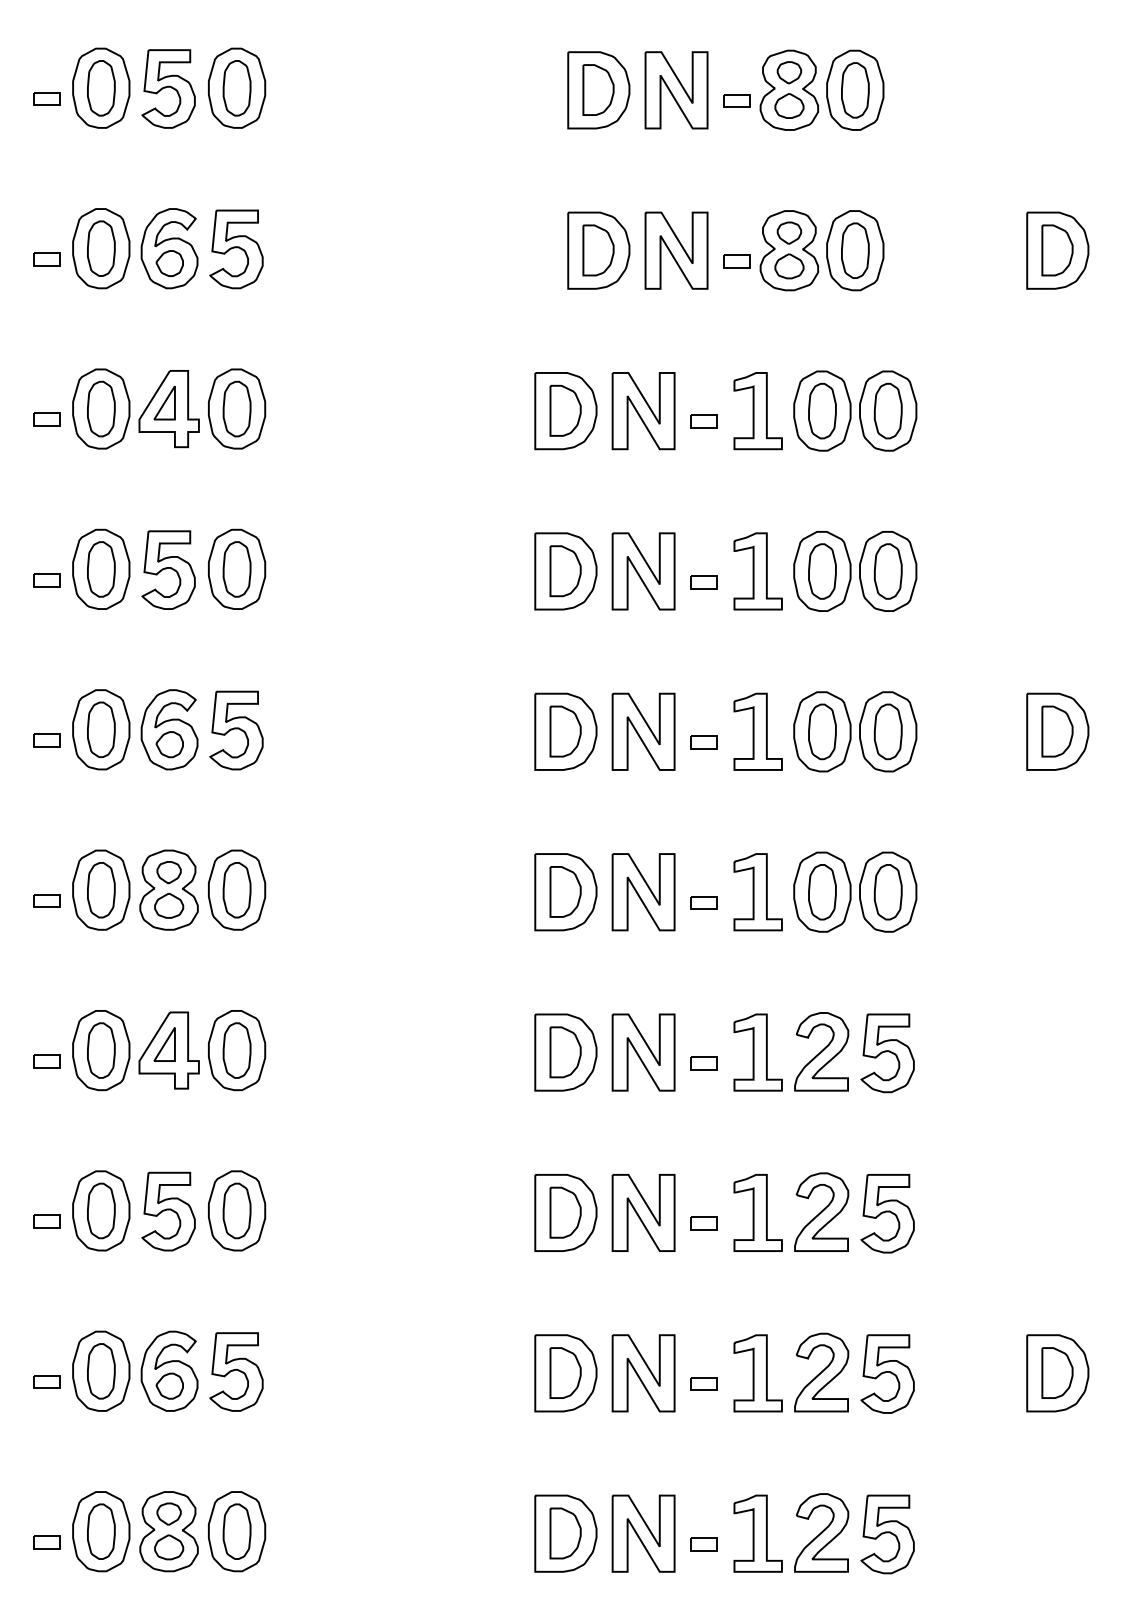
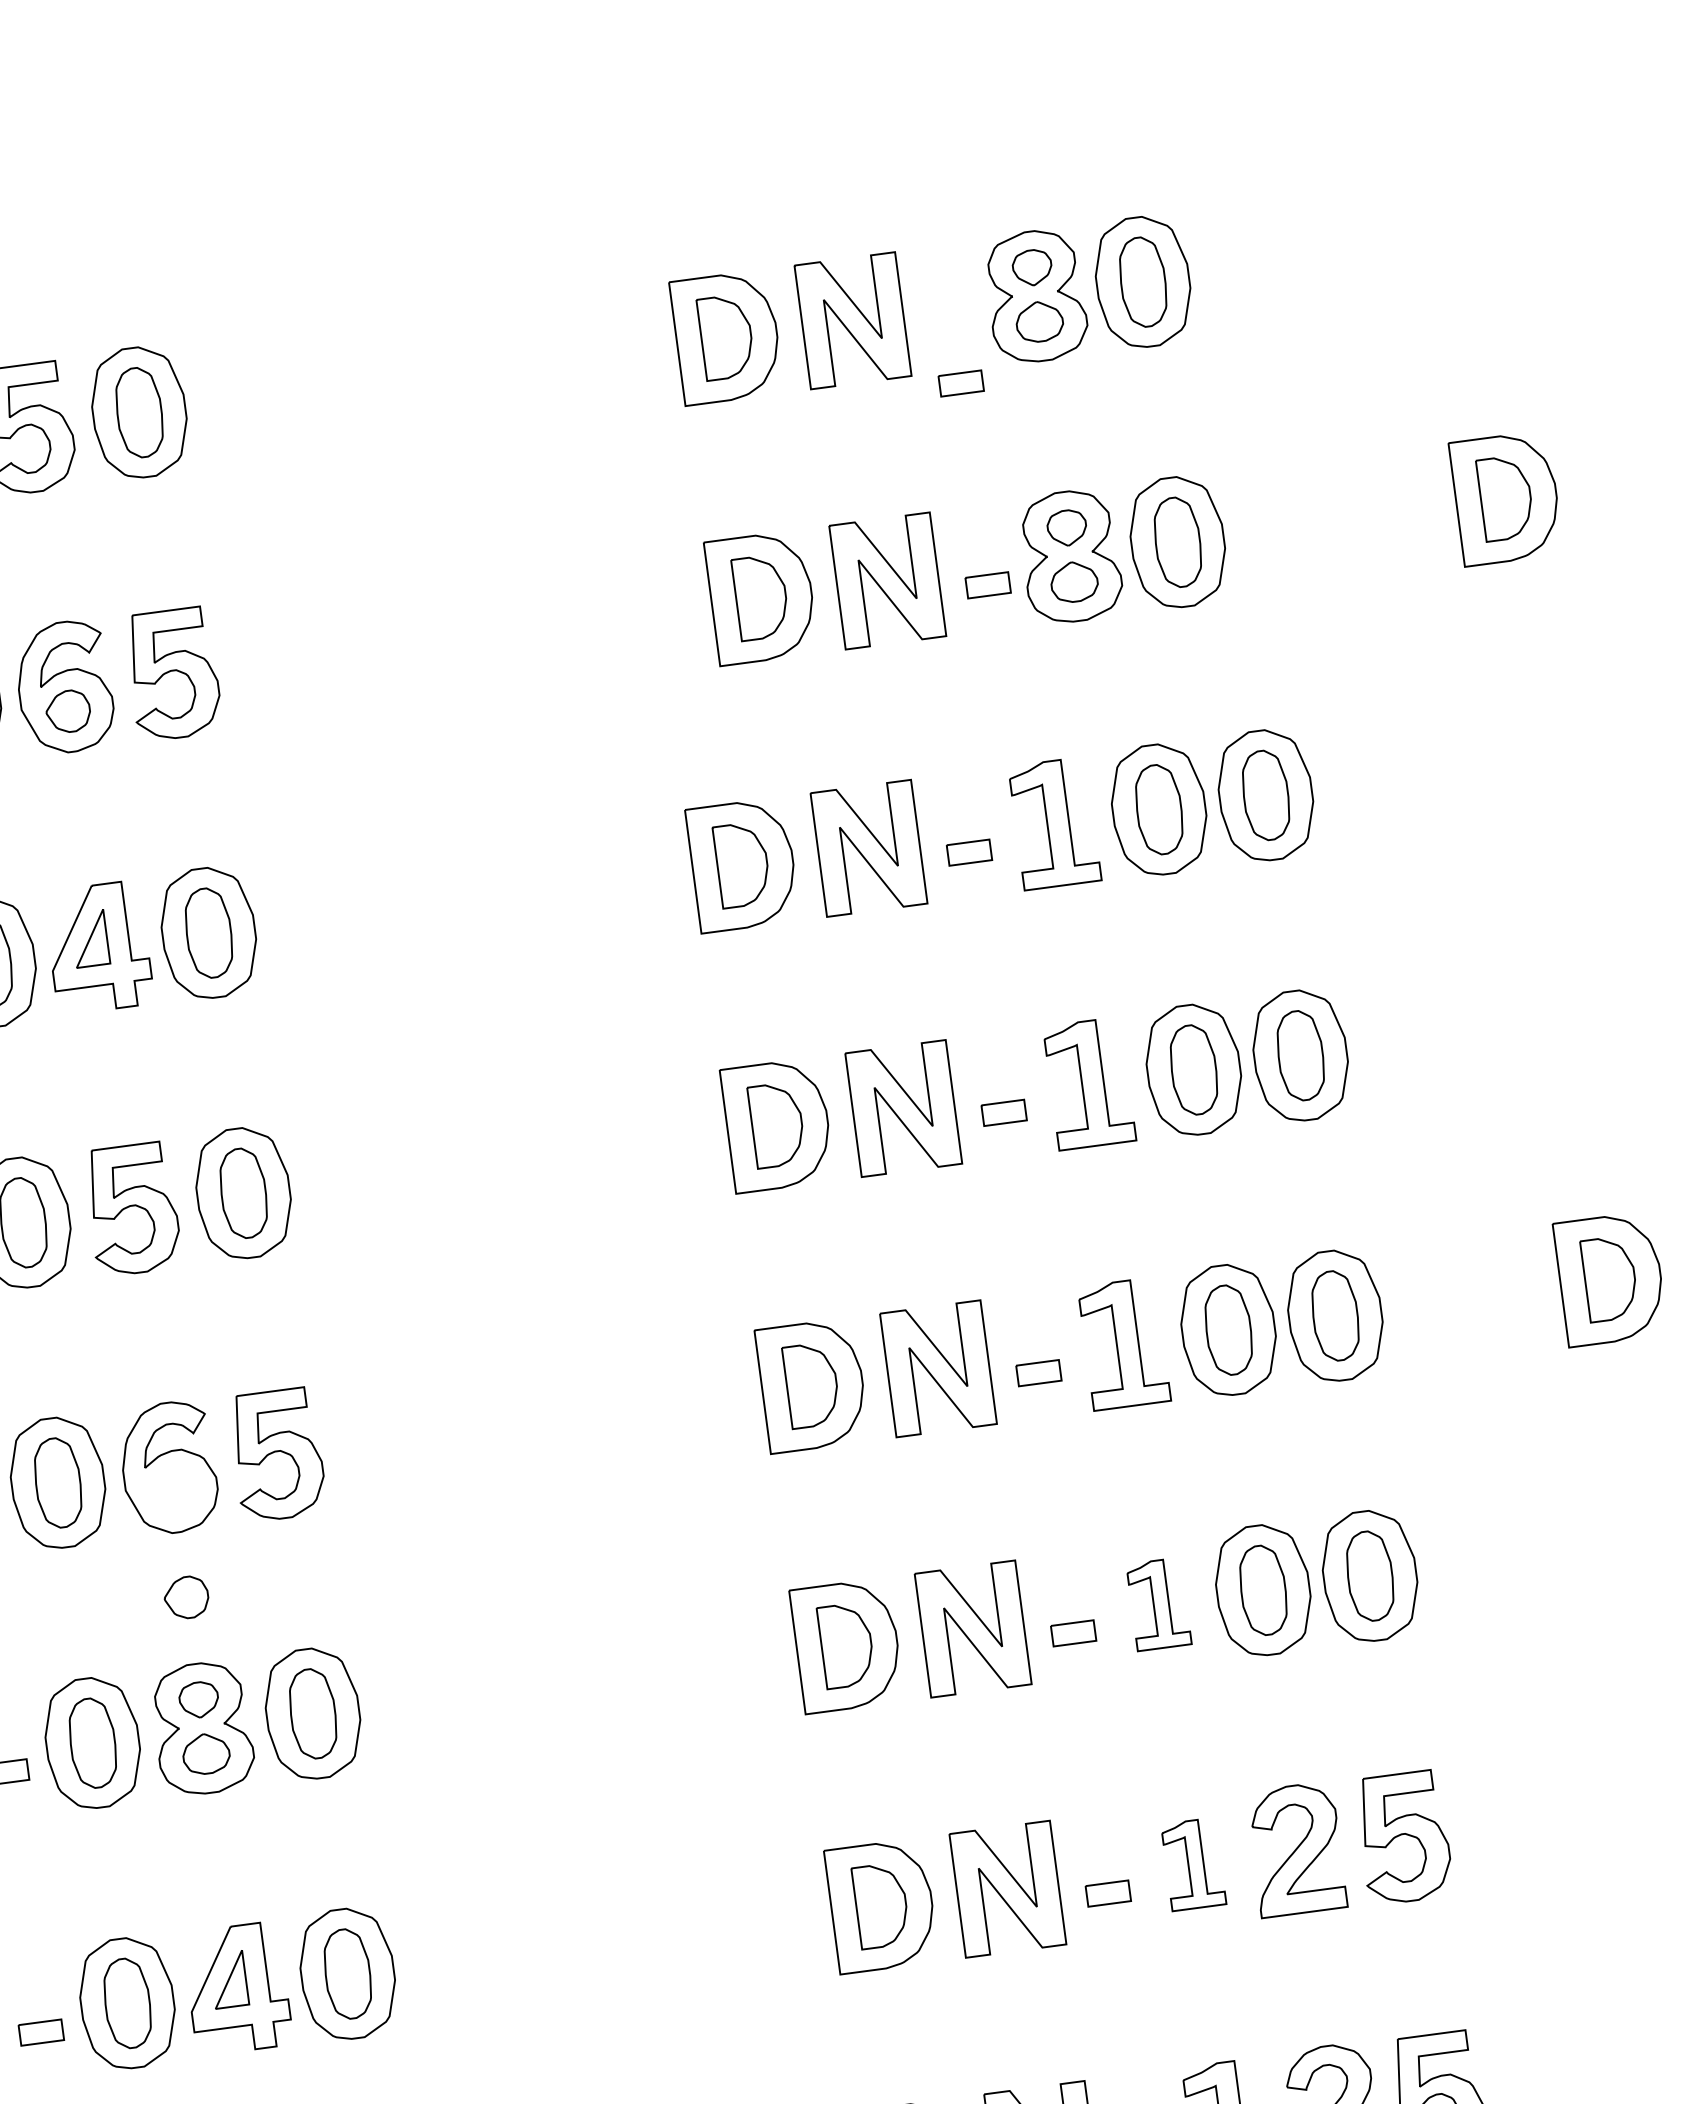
part: (736, 100) -> (960, 382), moved
part: (169, 744) -> (185, 1597), moved
part: (757, 892) -> (1158, 1604), size x0.7
part: (757, 1052) -> (1192, 1864), size x0.7

